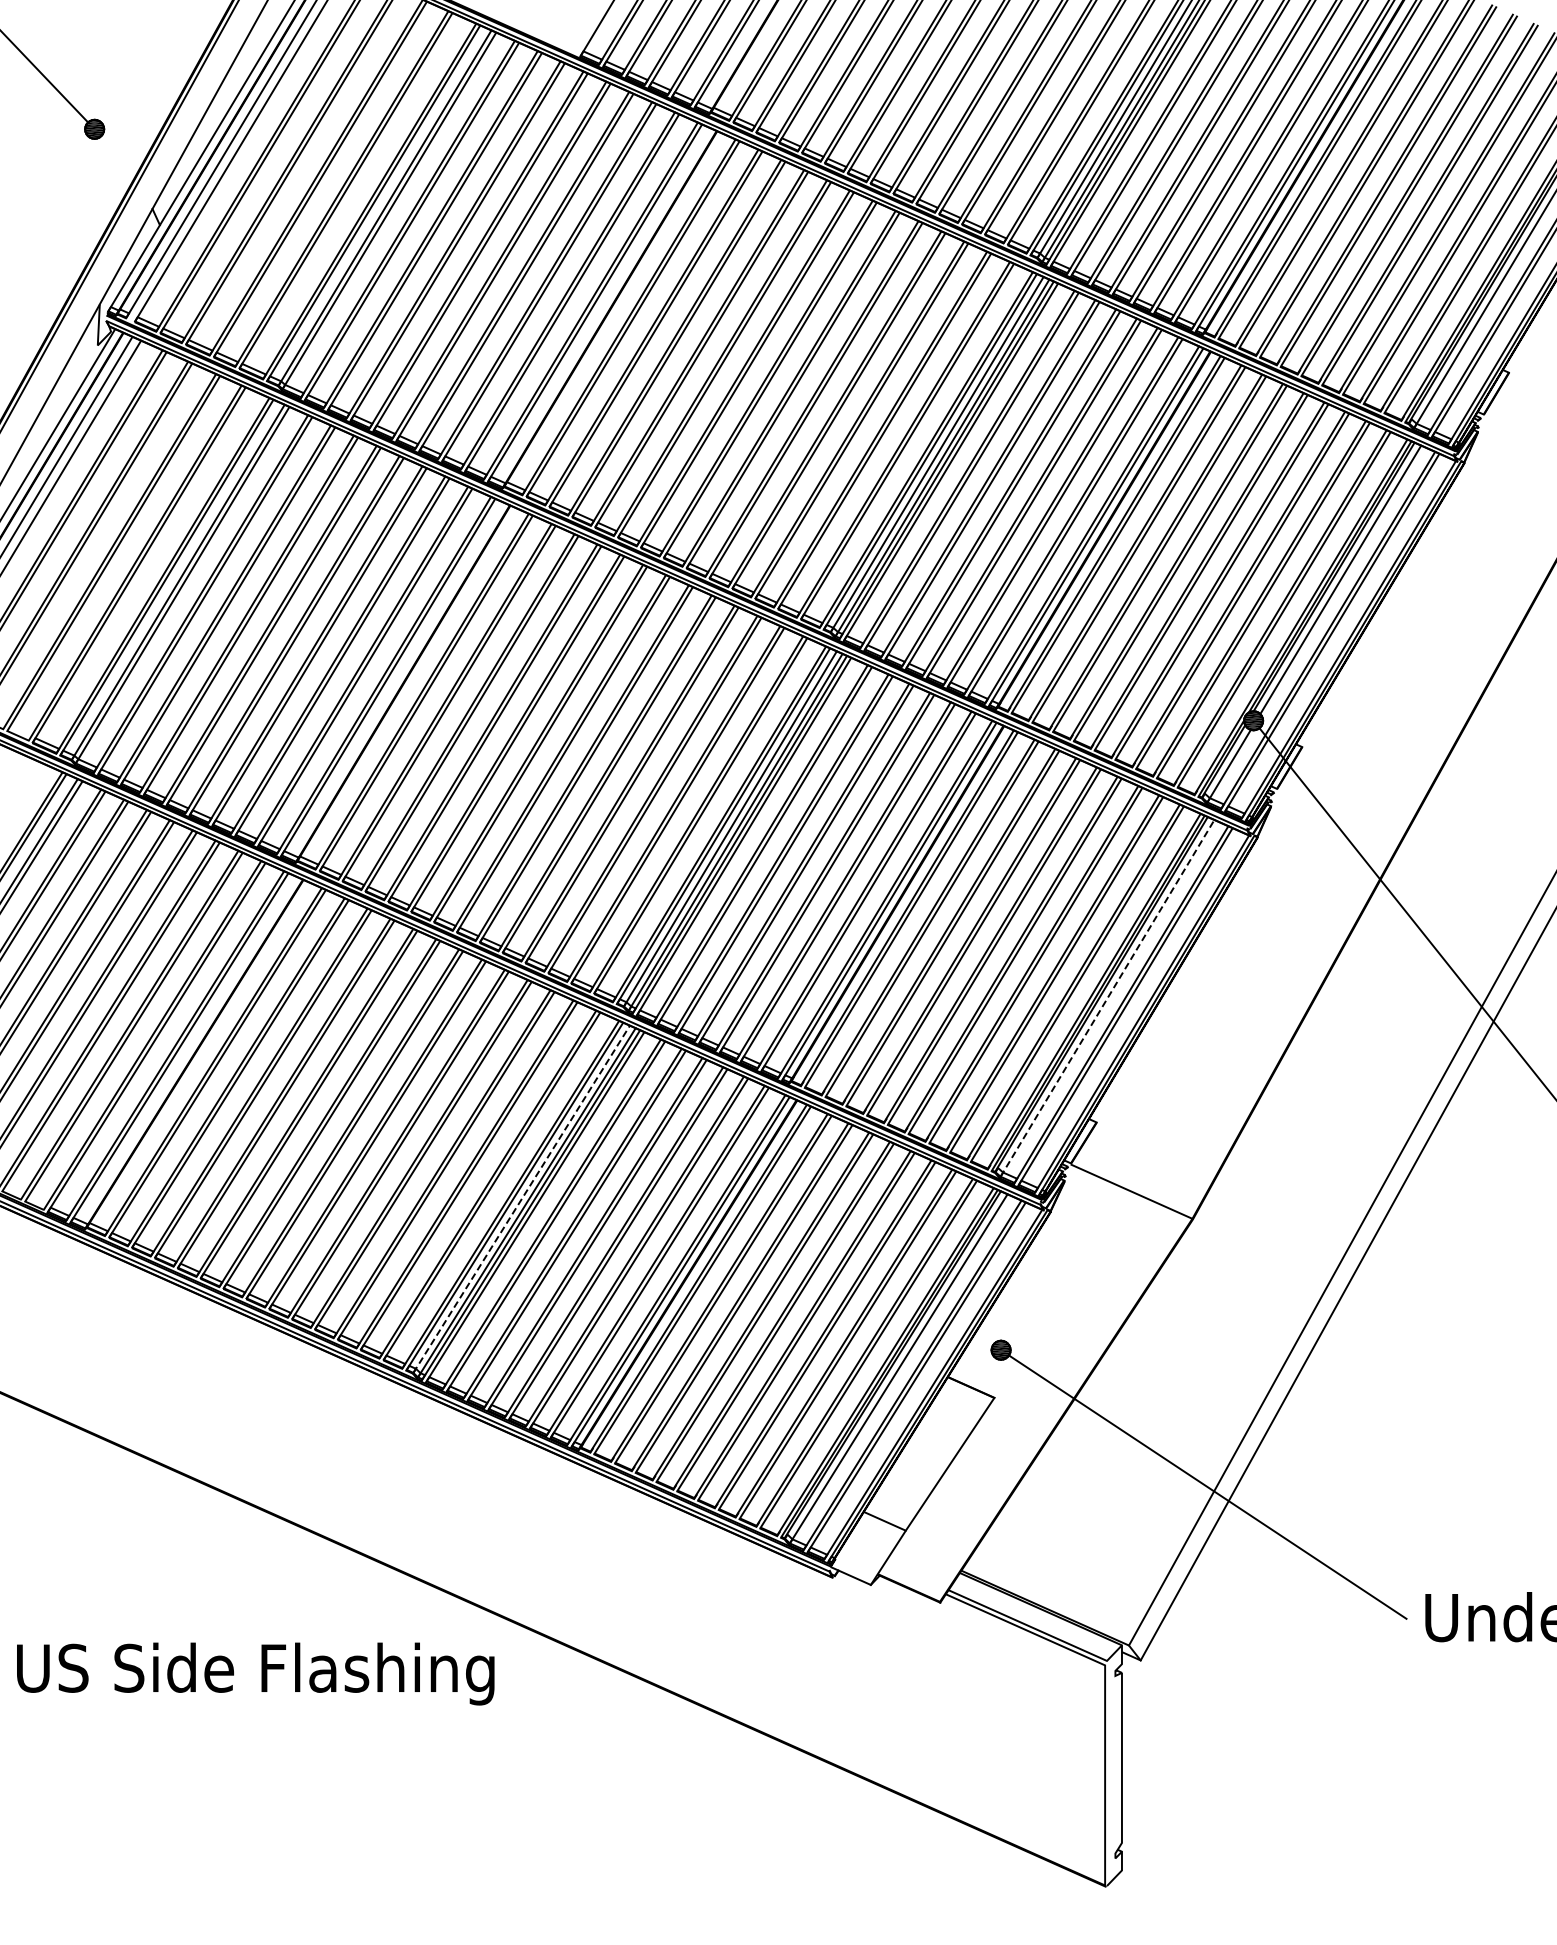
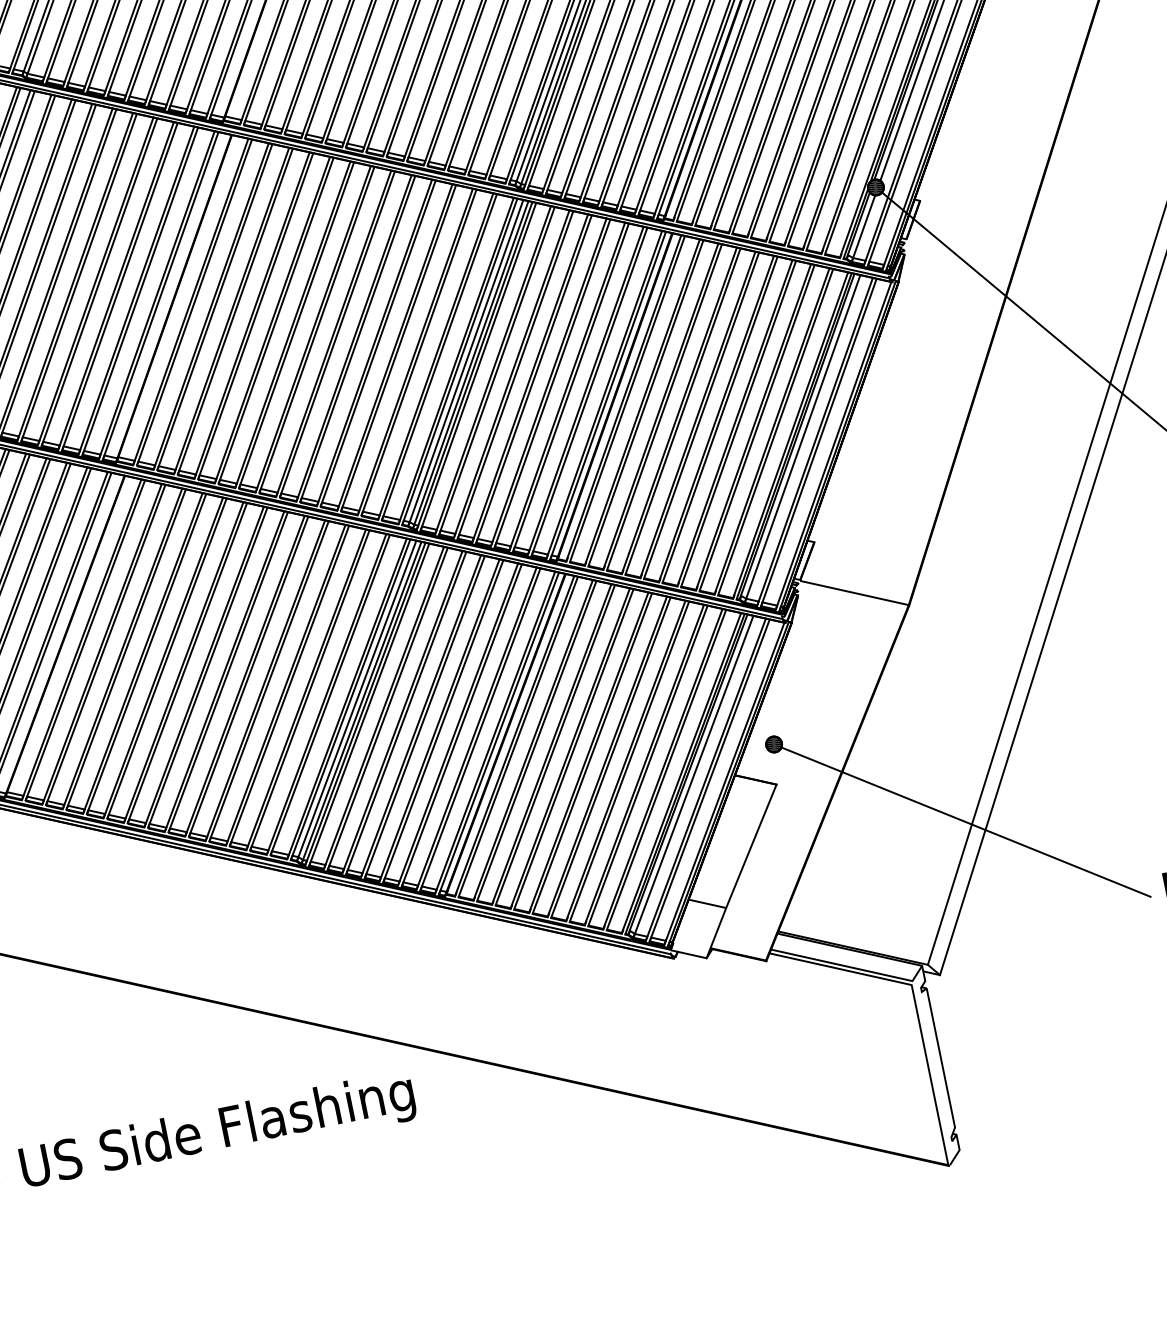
line: (1107, 998) -> (802, 438), dashed -> solid
line: (521, 1199) -> (356, 701), dashed -> solid

